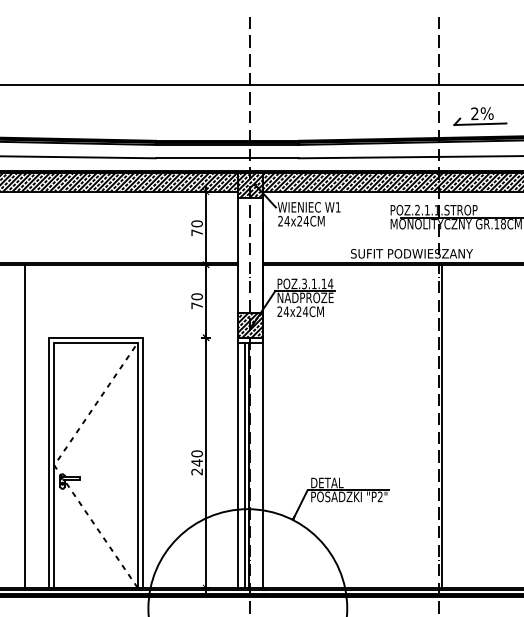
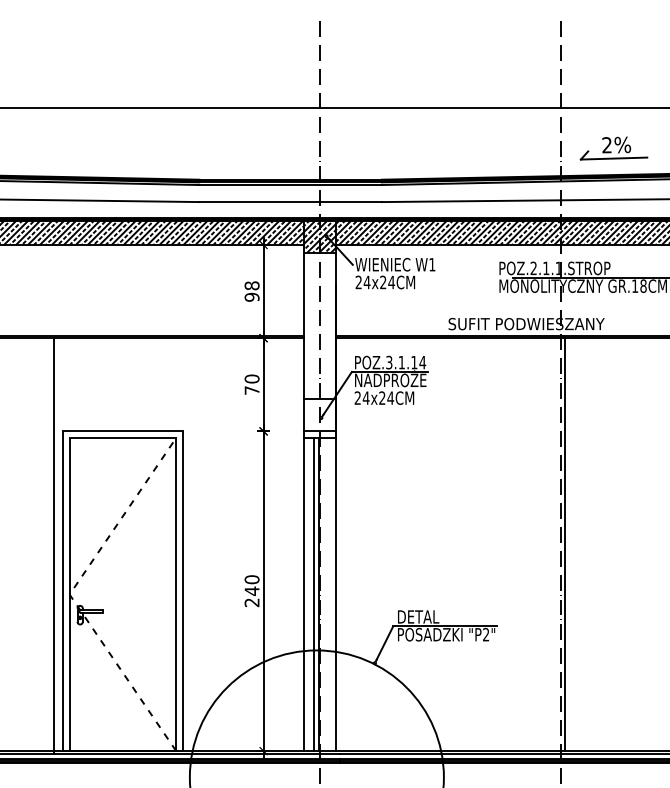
text: (196, 228) -> (251, 291), 70 -> 98
hatch: (250, 325) -> (320, 415), removed
line: (25, 427) -> (54, 545), moved

